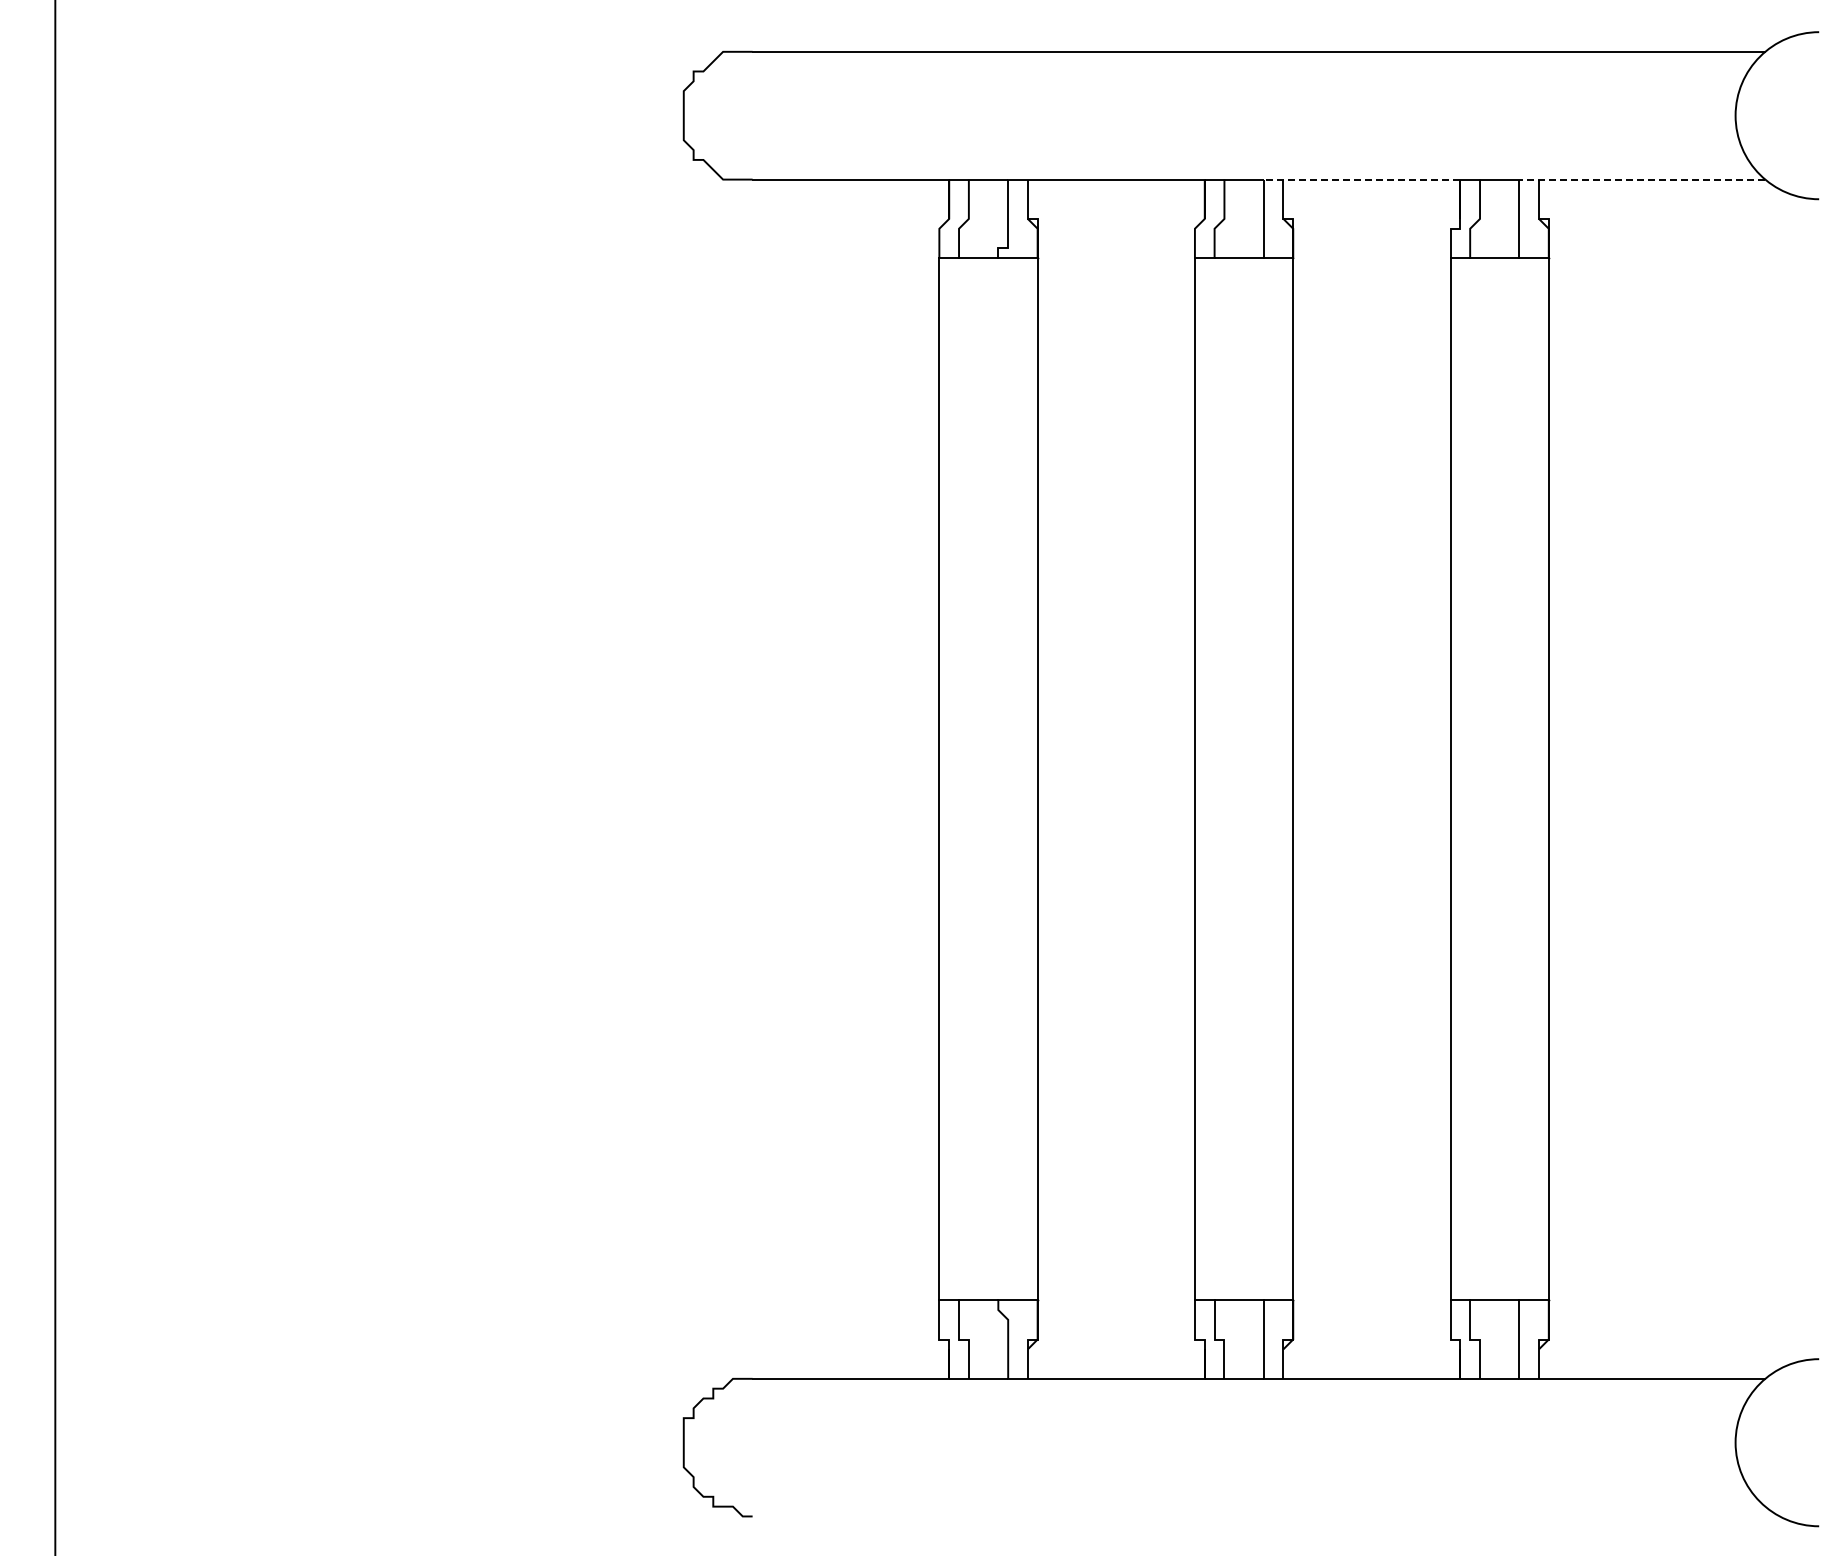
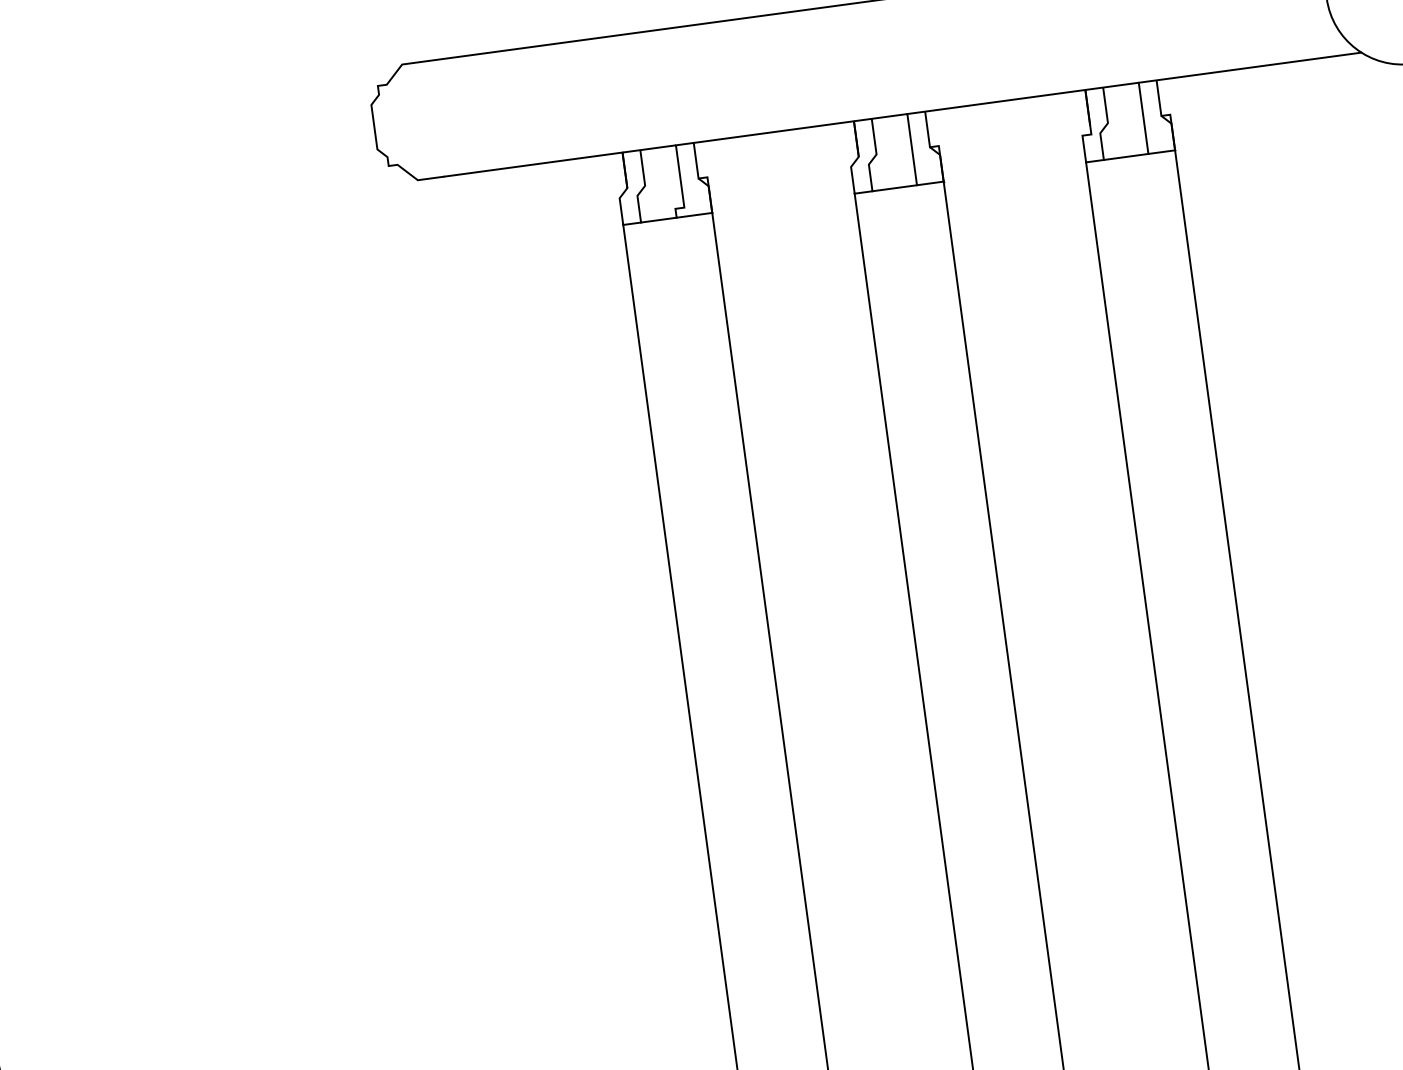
line: (1361, 179) -> (995, 101), dashed -> solid
line: (1642, 179) -> (1250, 67), dashed -> solid

